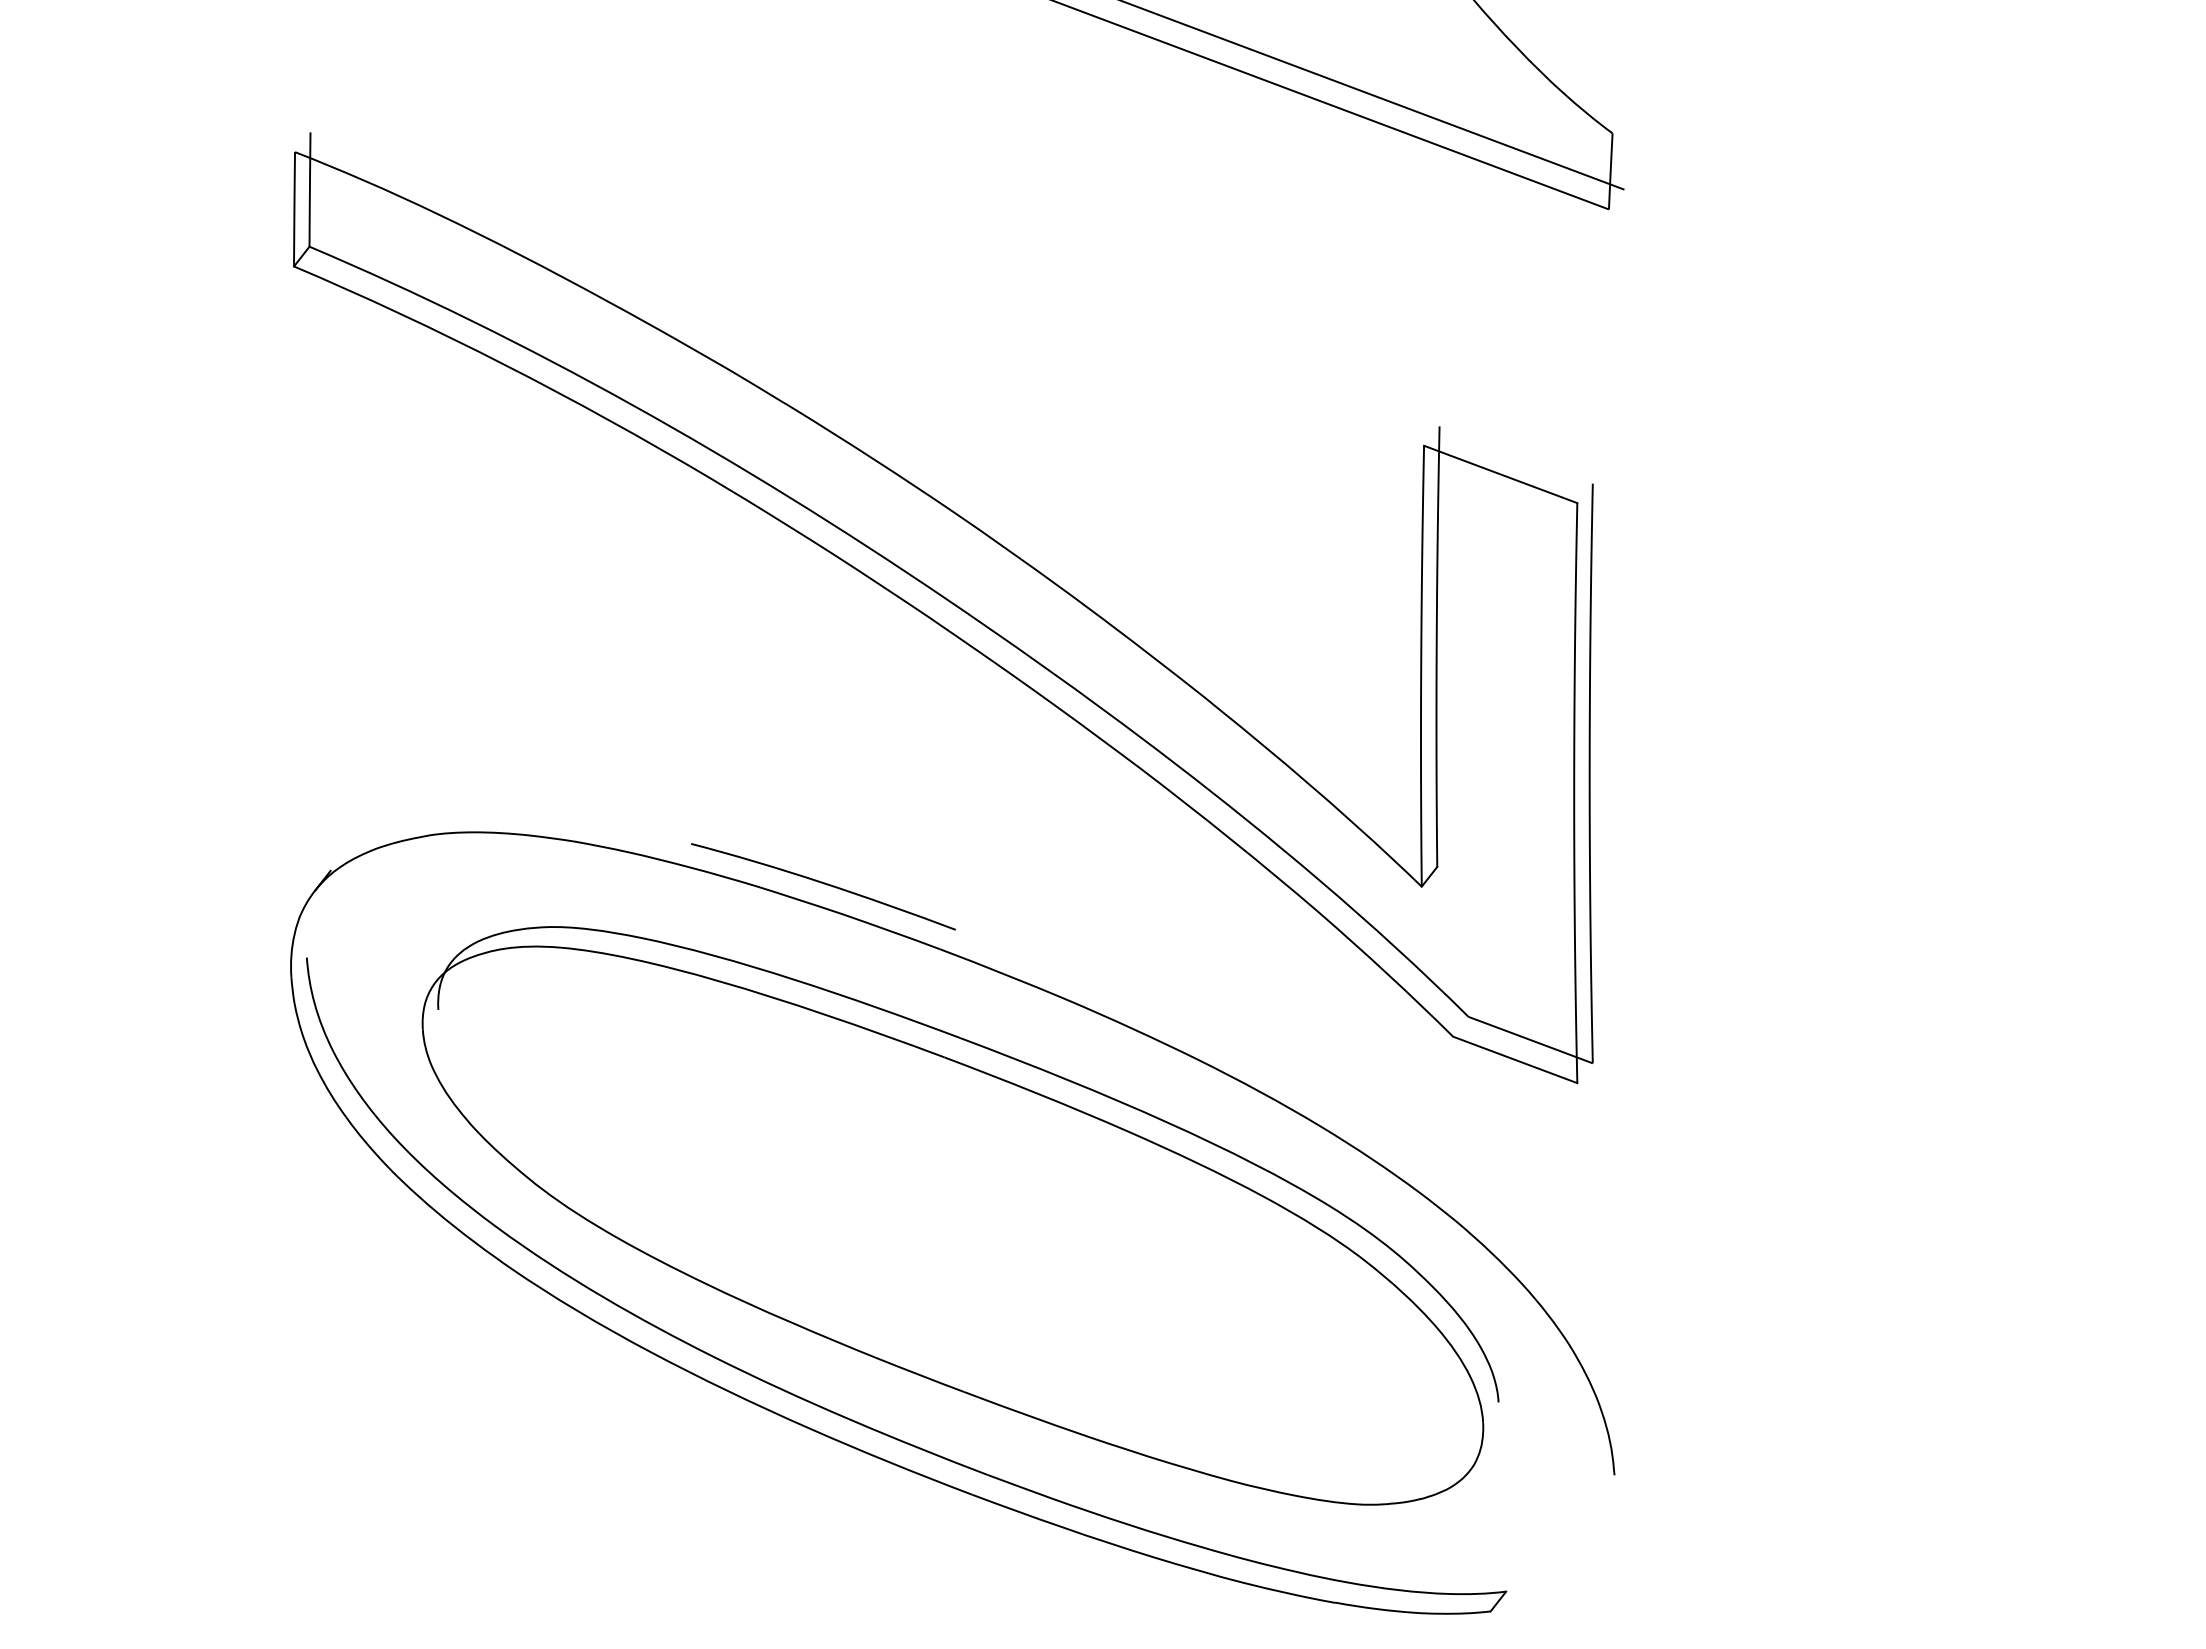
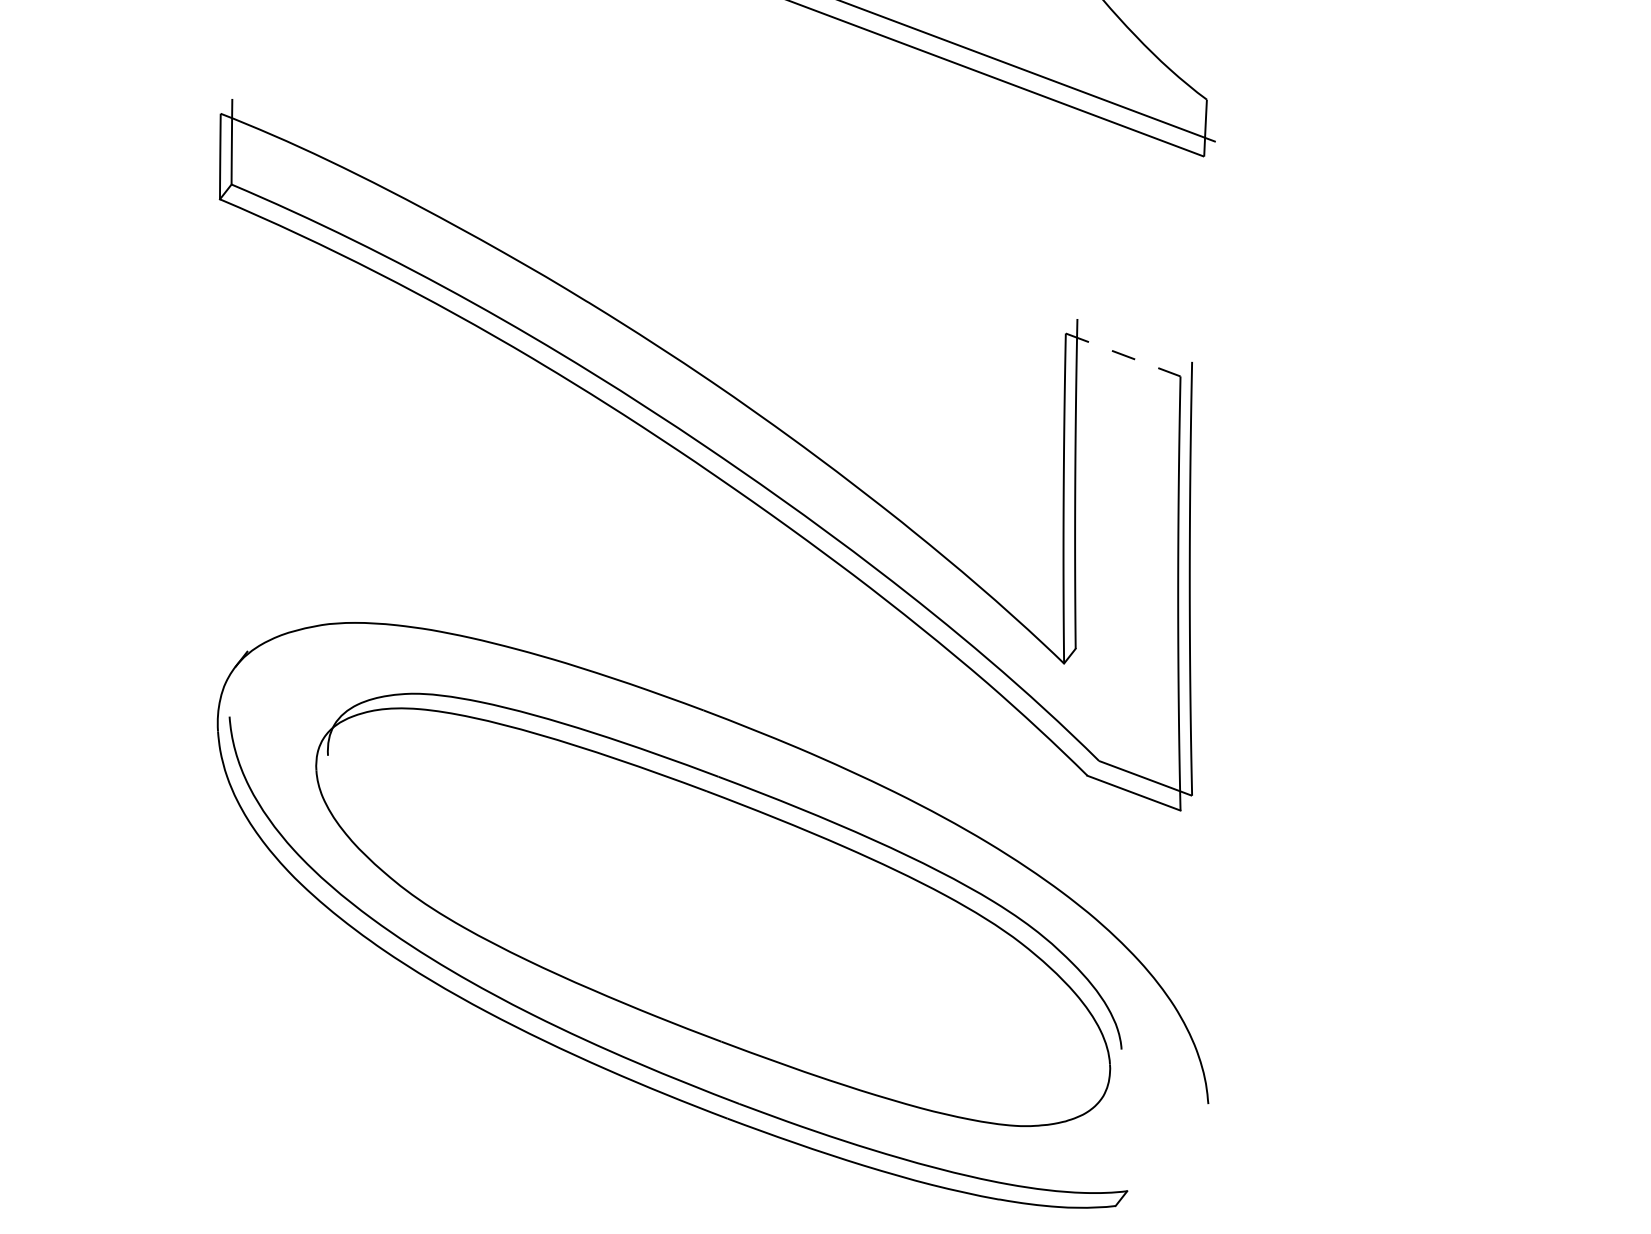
line: (1500, 474) -> (1123, 355), solid -> dashed
curve: (823, 884) -> (616, 661), removed

